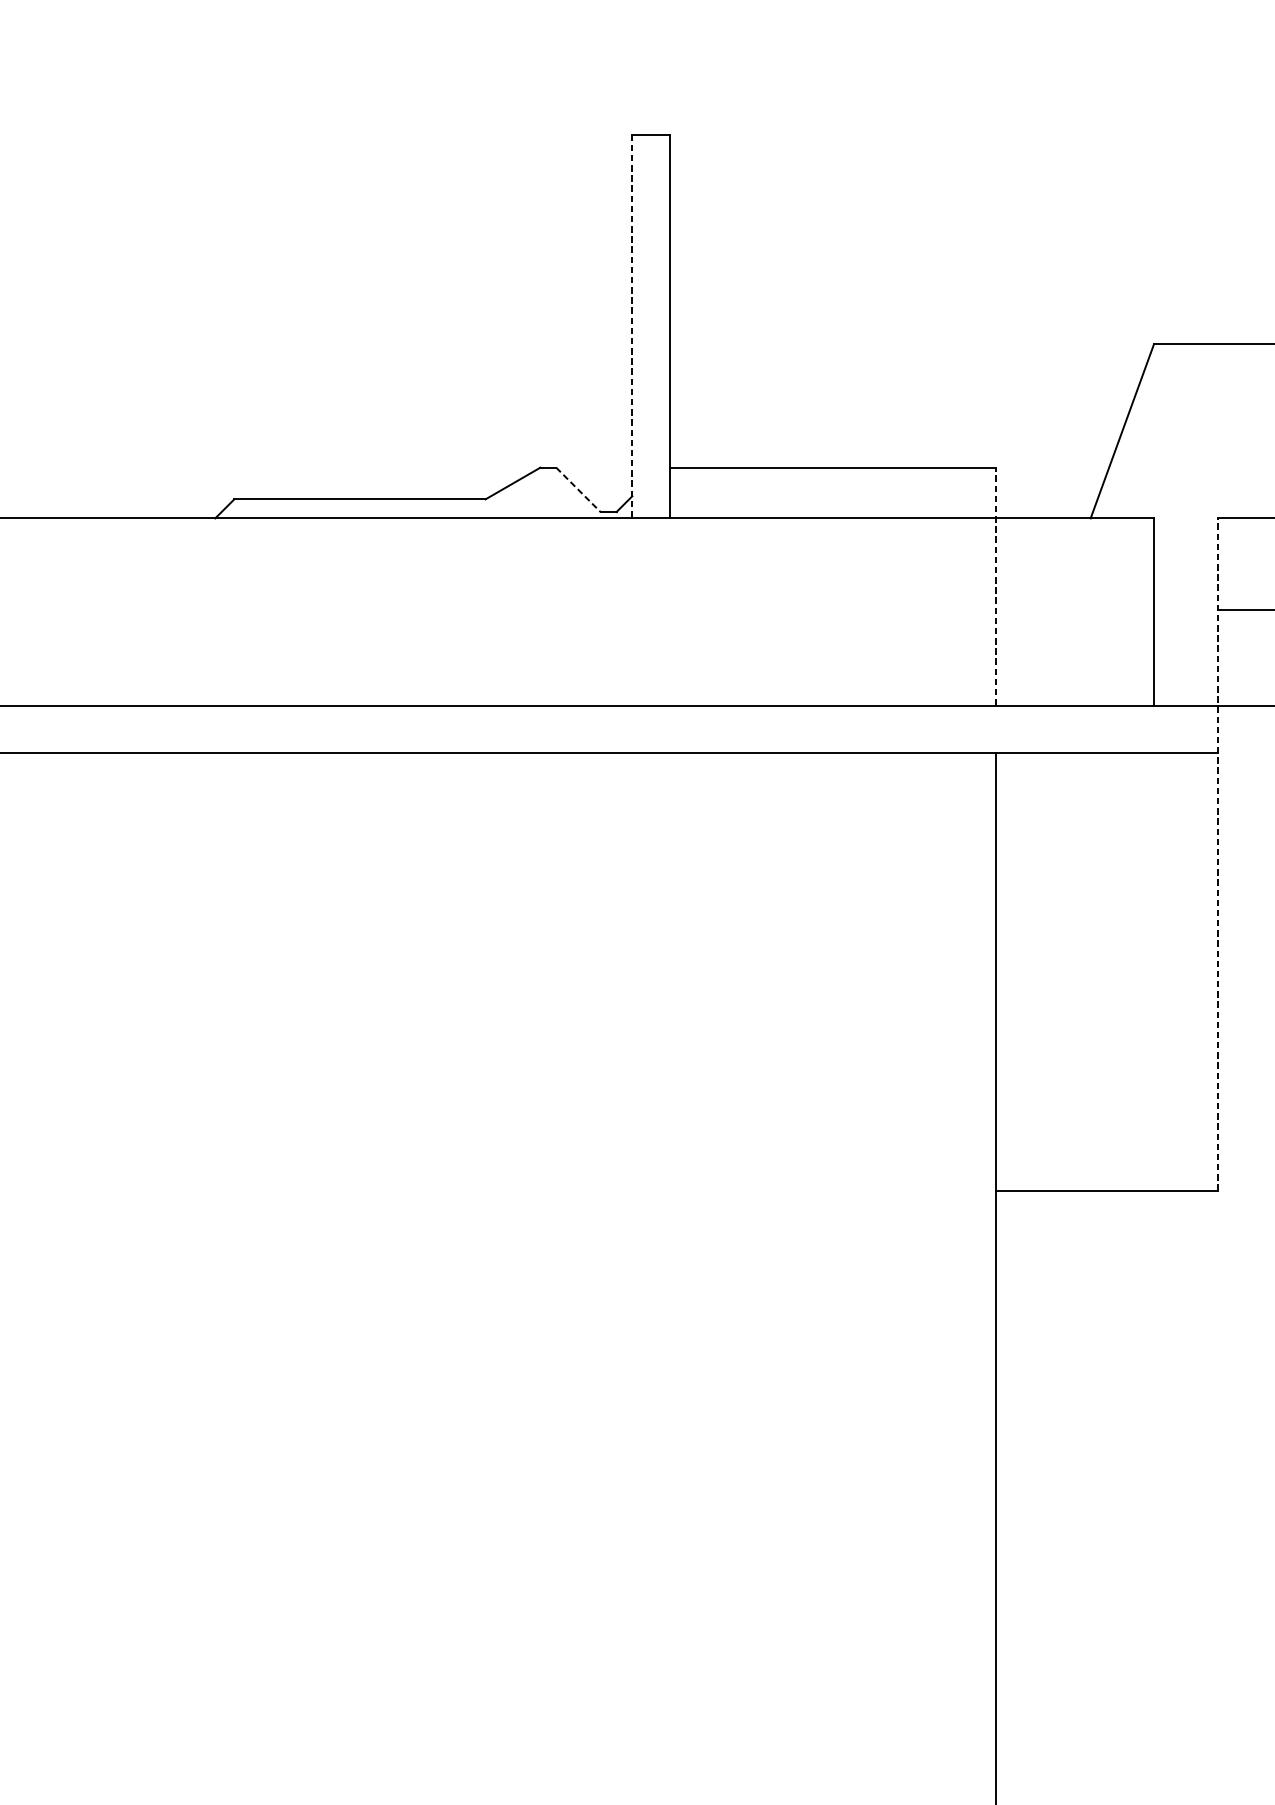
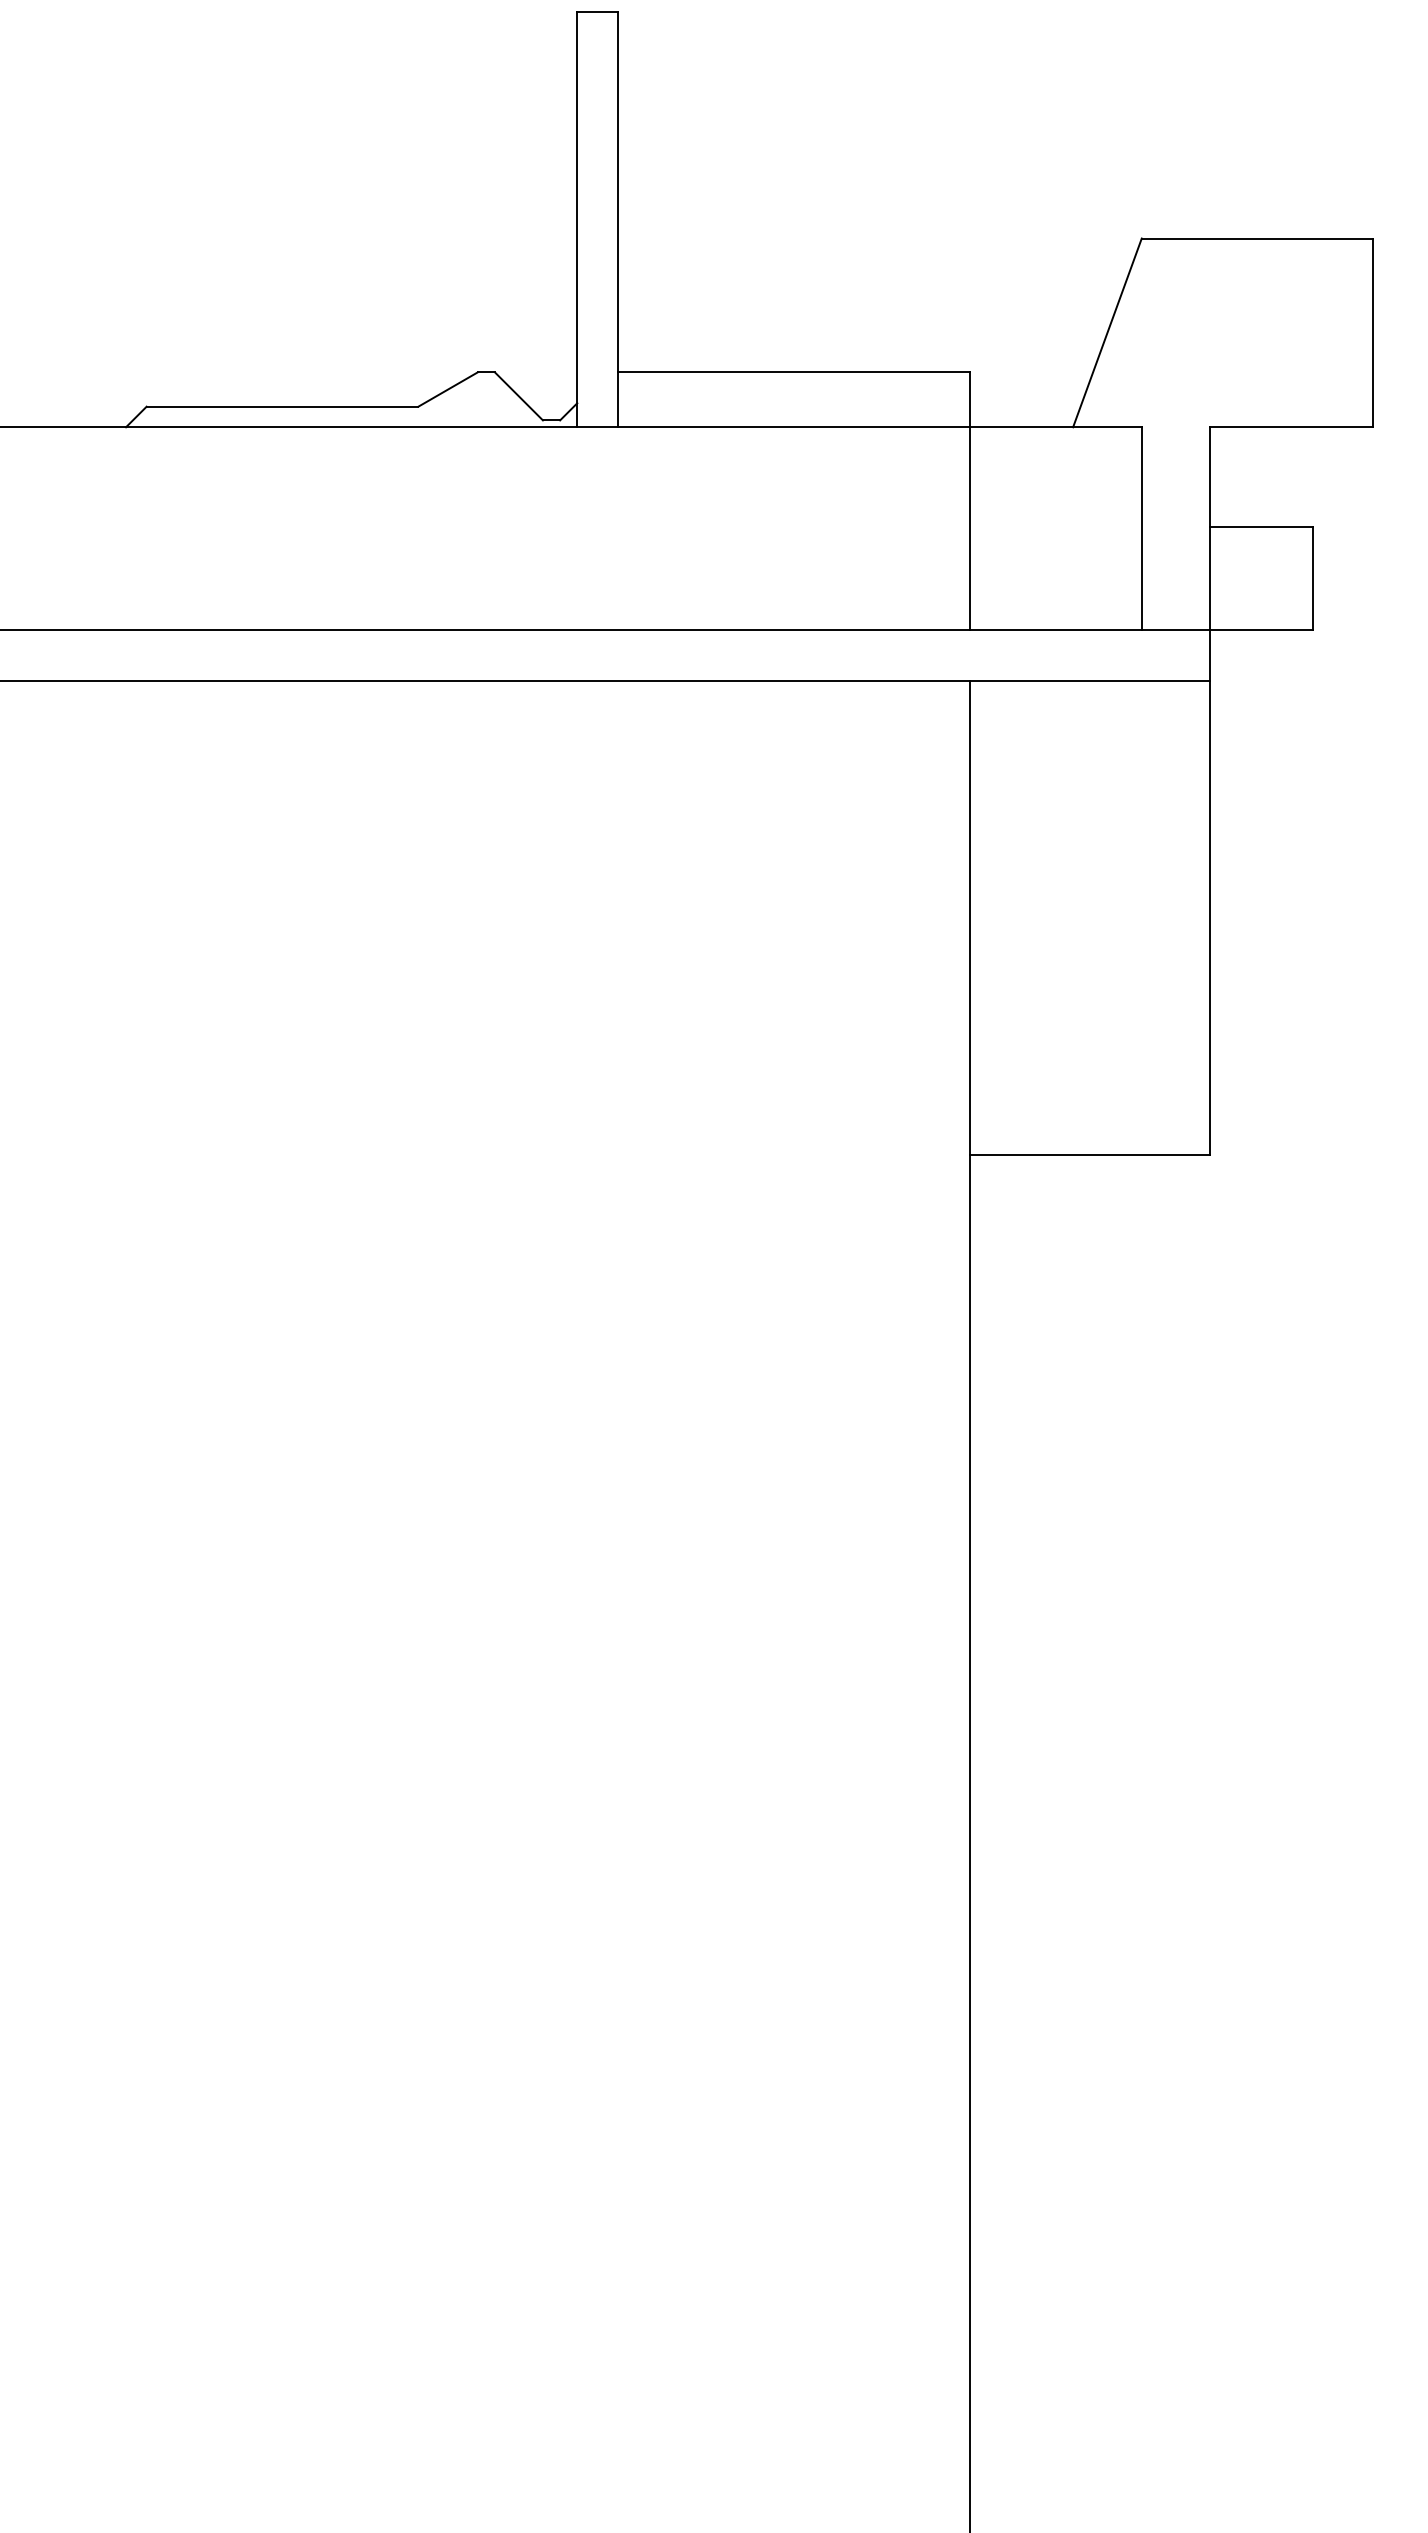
line: (632, 326) -> (577, 219), dashed -> solid
line: (578, 489) -> (518, 396), dashed -> solid
line: (995, 587) -> (970, 501), dashed -> solid
line: (1217, 855) -> (1210, 791), dashed -> solid

